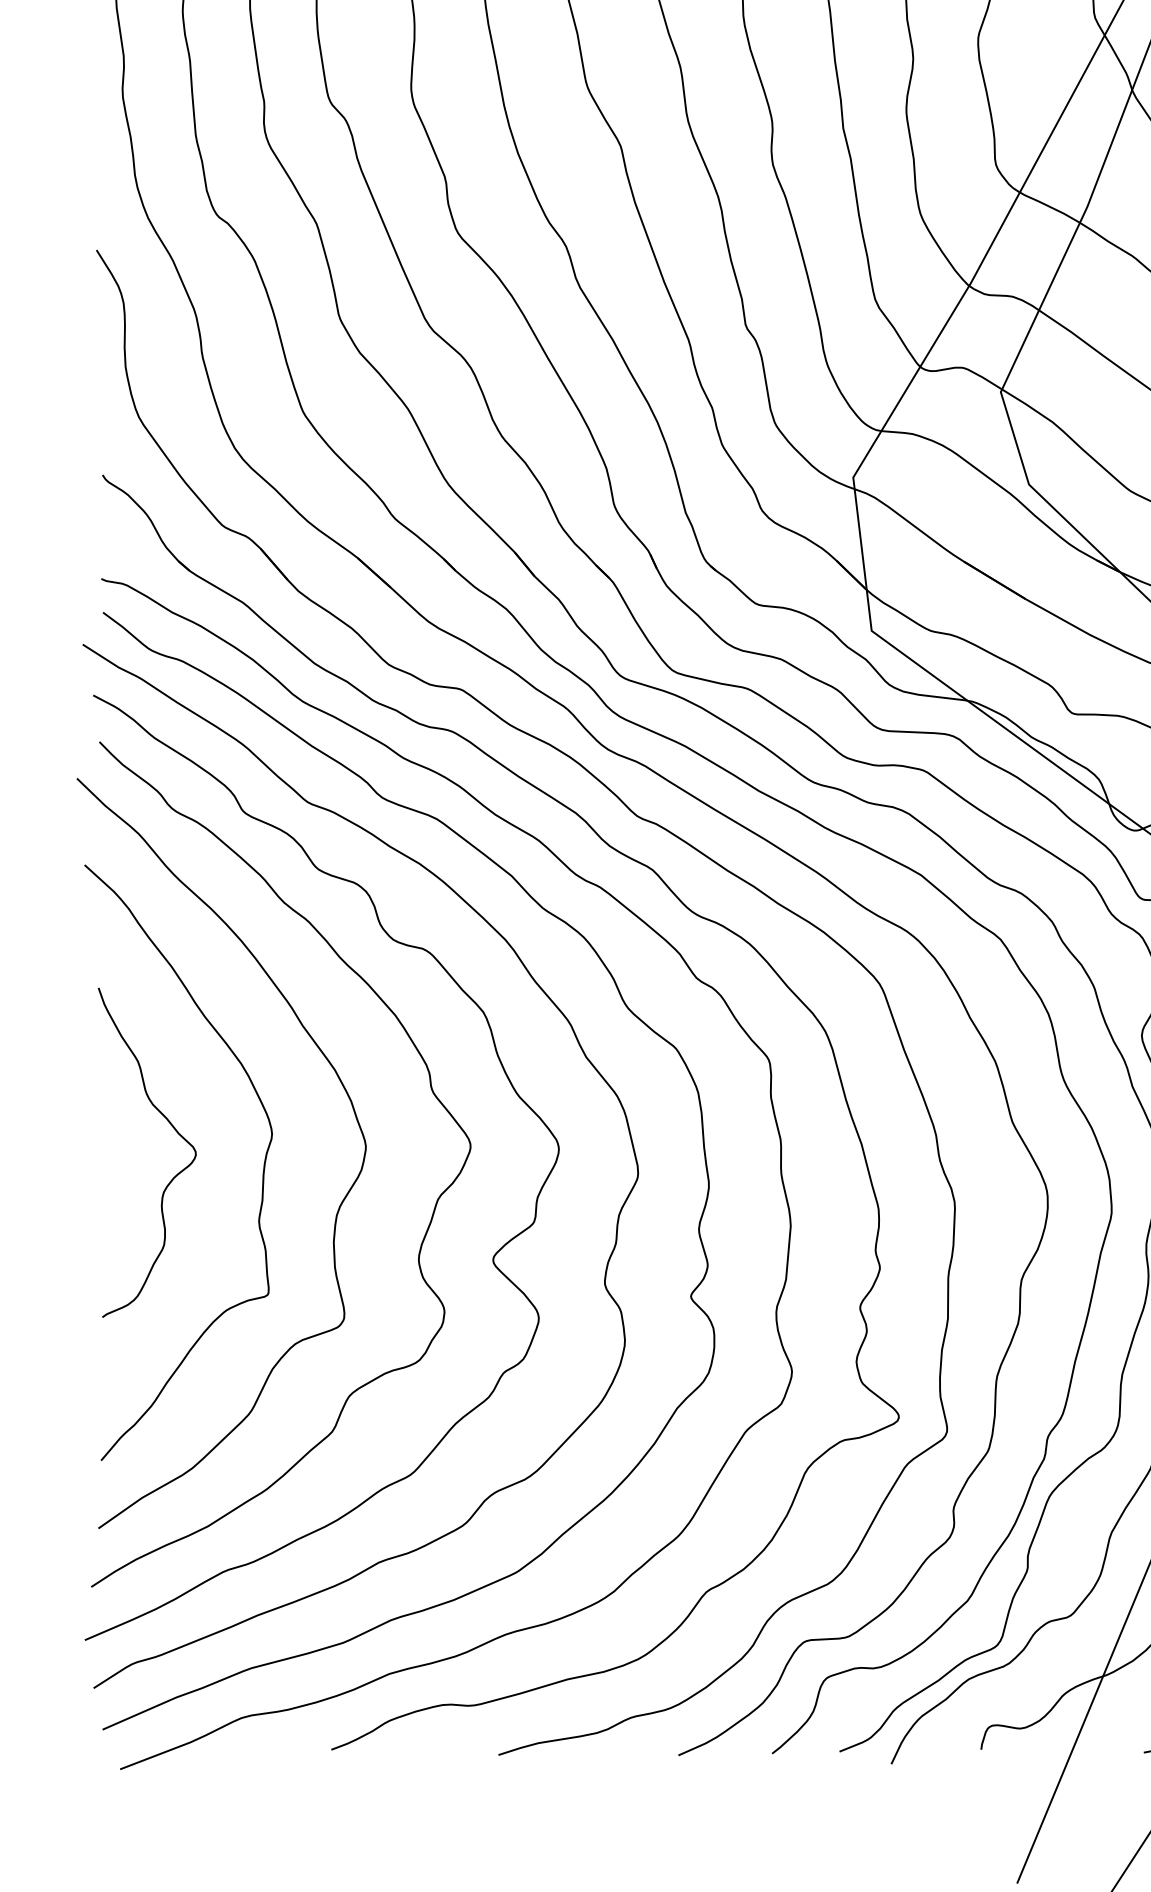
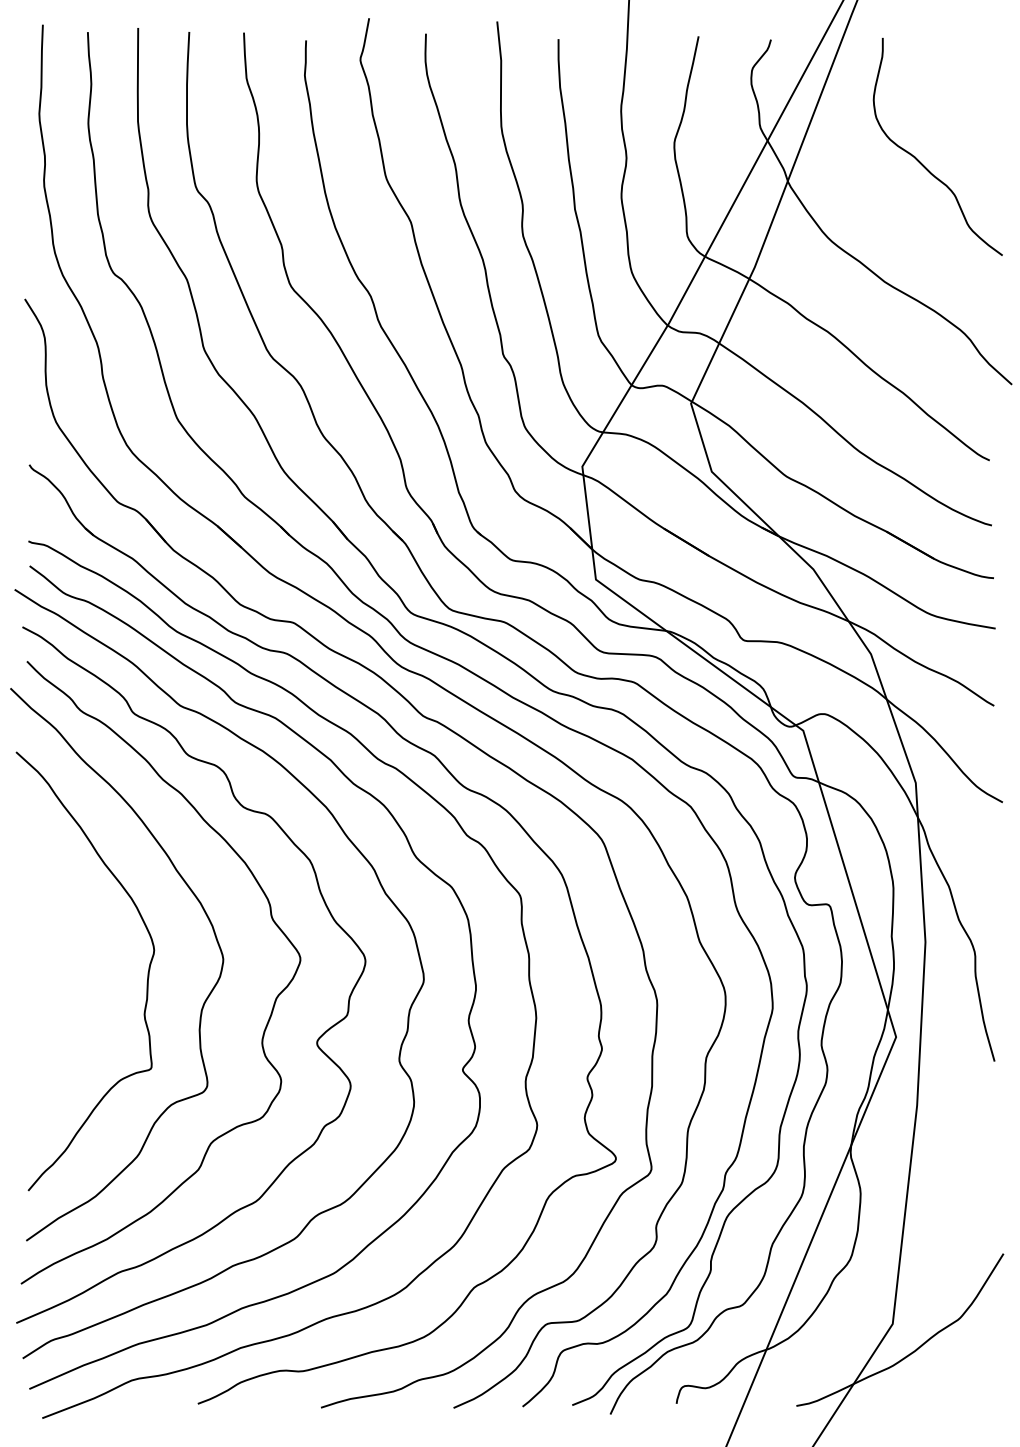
curve: (176, 1133) -> (83, 949), removed

